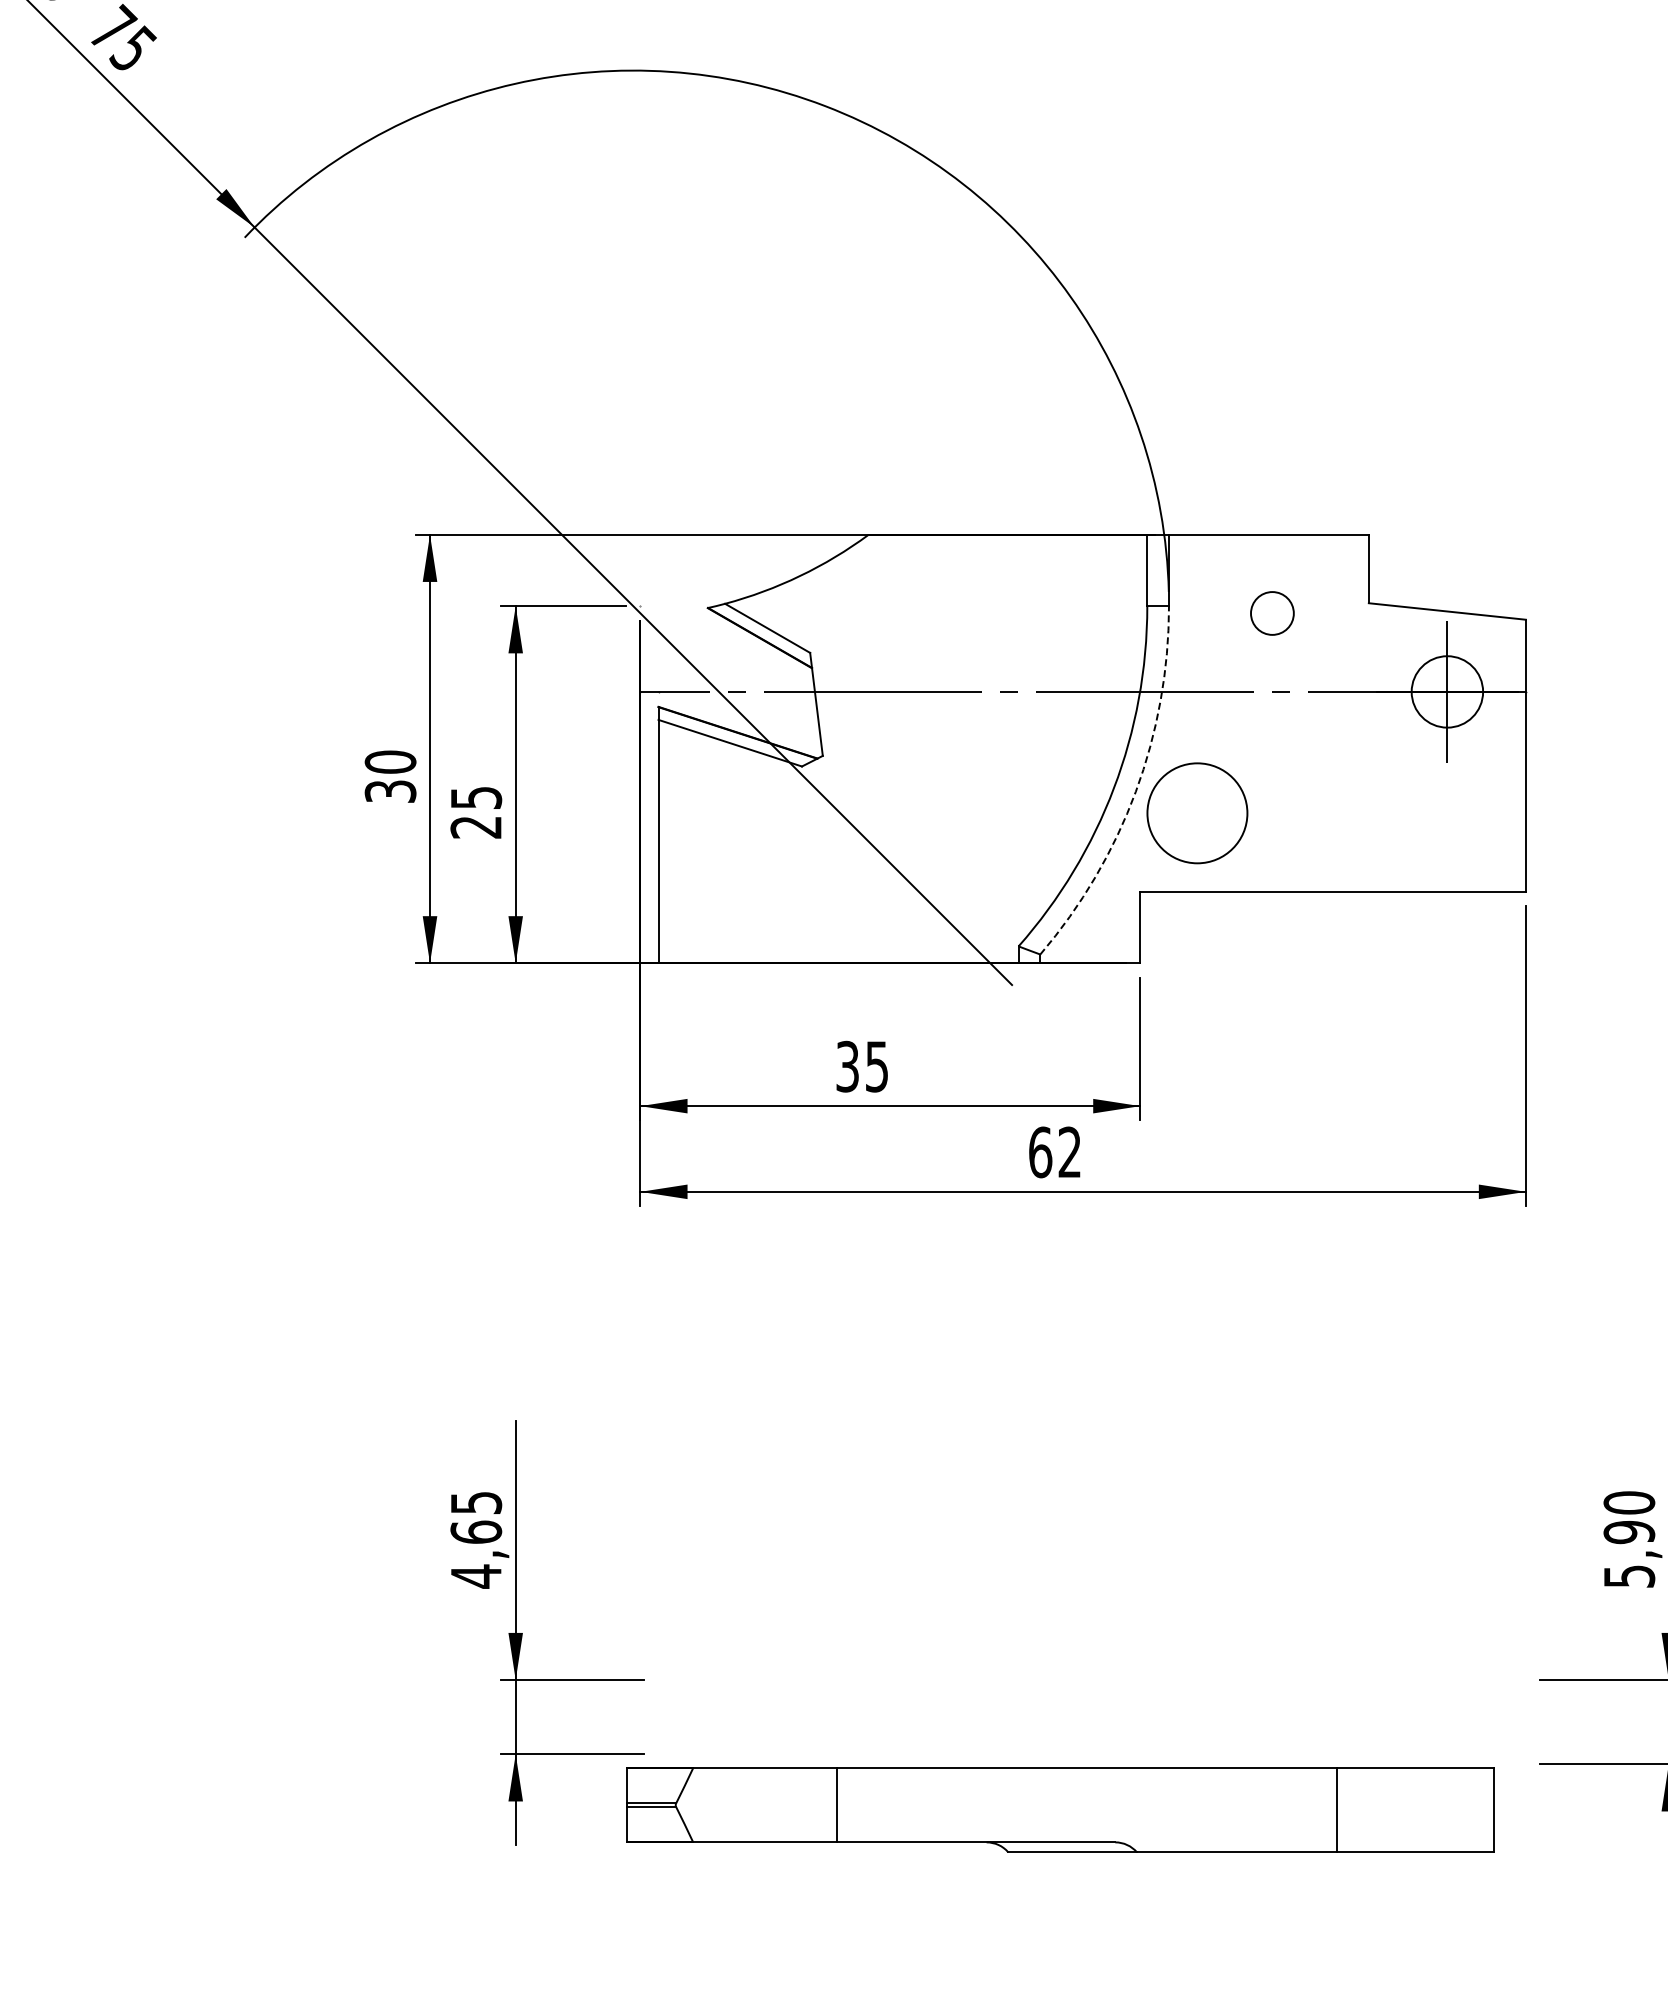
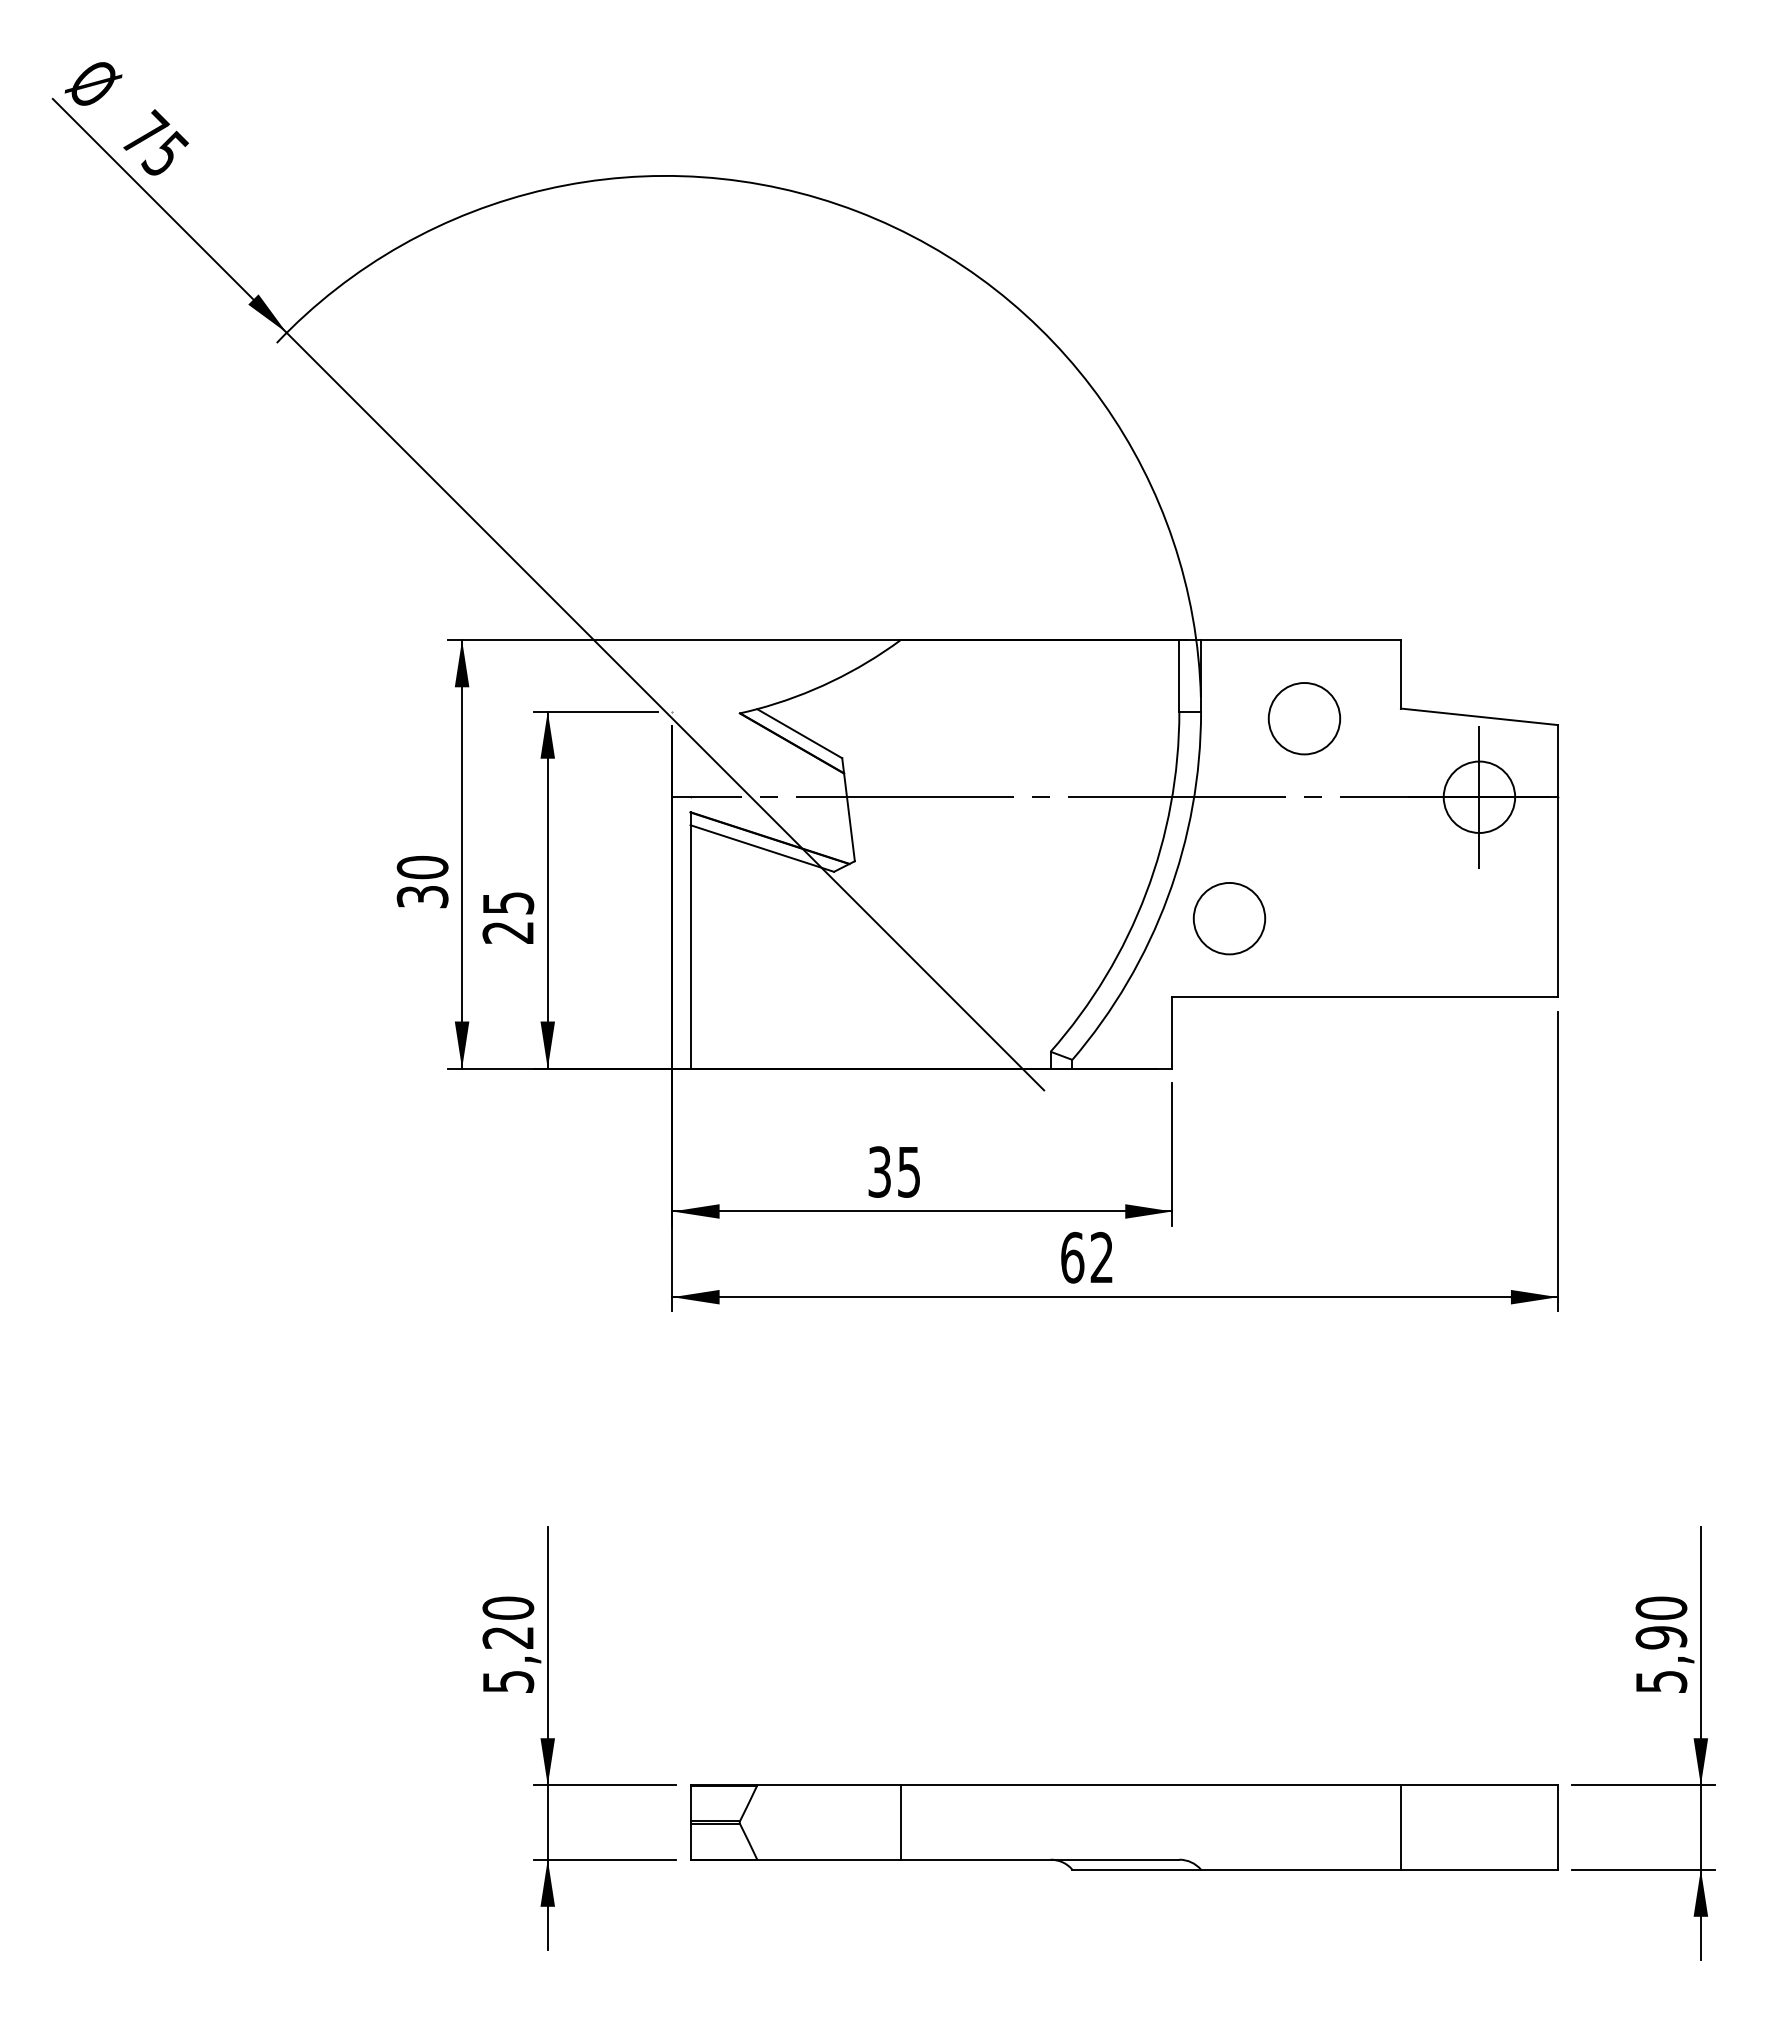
circle: (1272, 613) -> (1304, 718), size x1.67
arc: (1135, 792) -> (1167, 897), dashed -> solid
circle: (1197, 813) -> (1229, 918), size x0.71
text: (476, 1540) -> (508, 1645), 4,65 -> 5,20
part: (1060, 1810) -> (1124, 1827), moved

